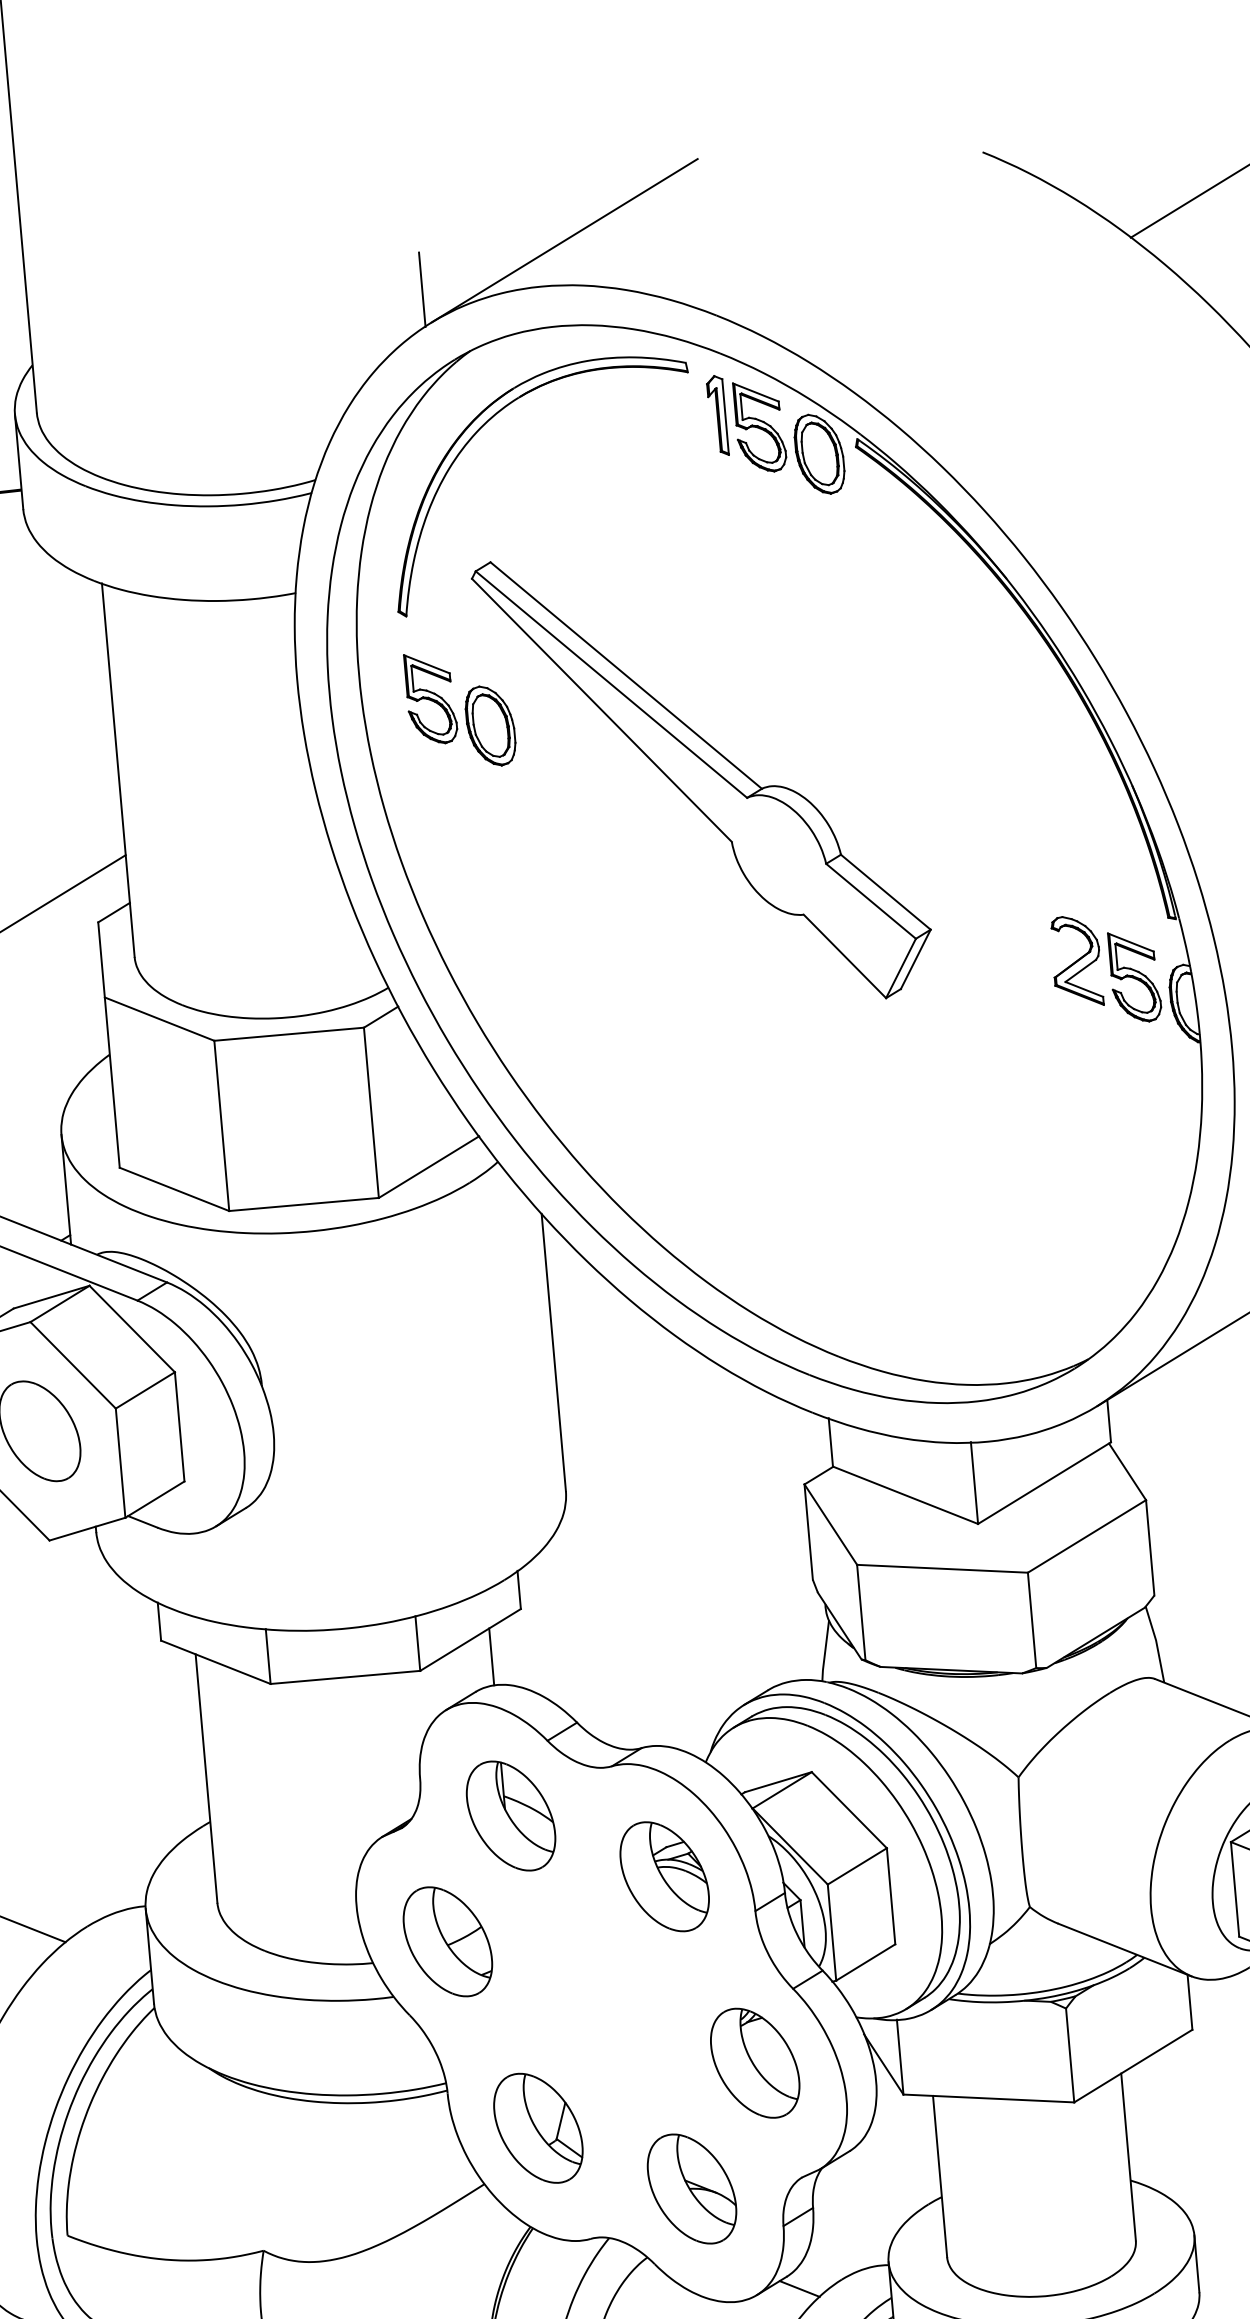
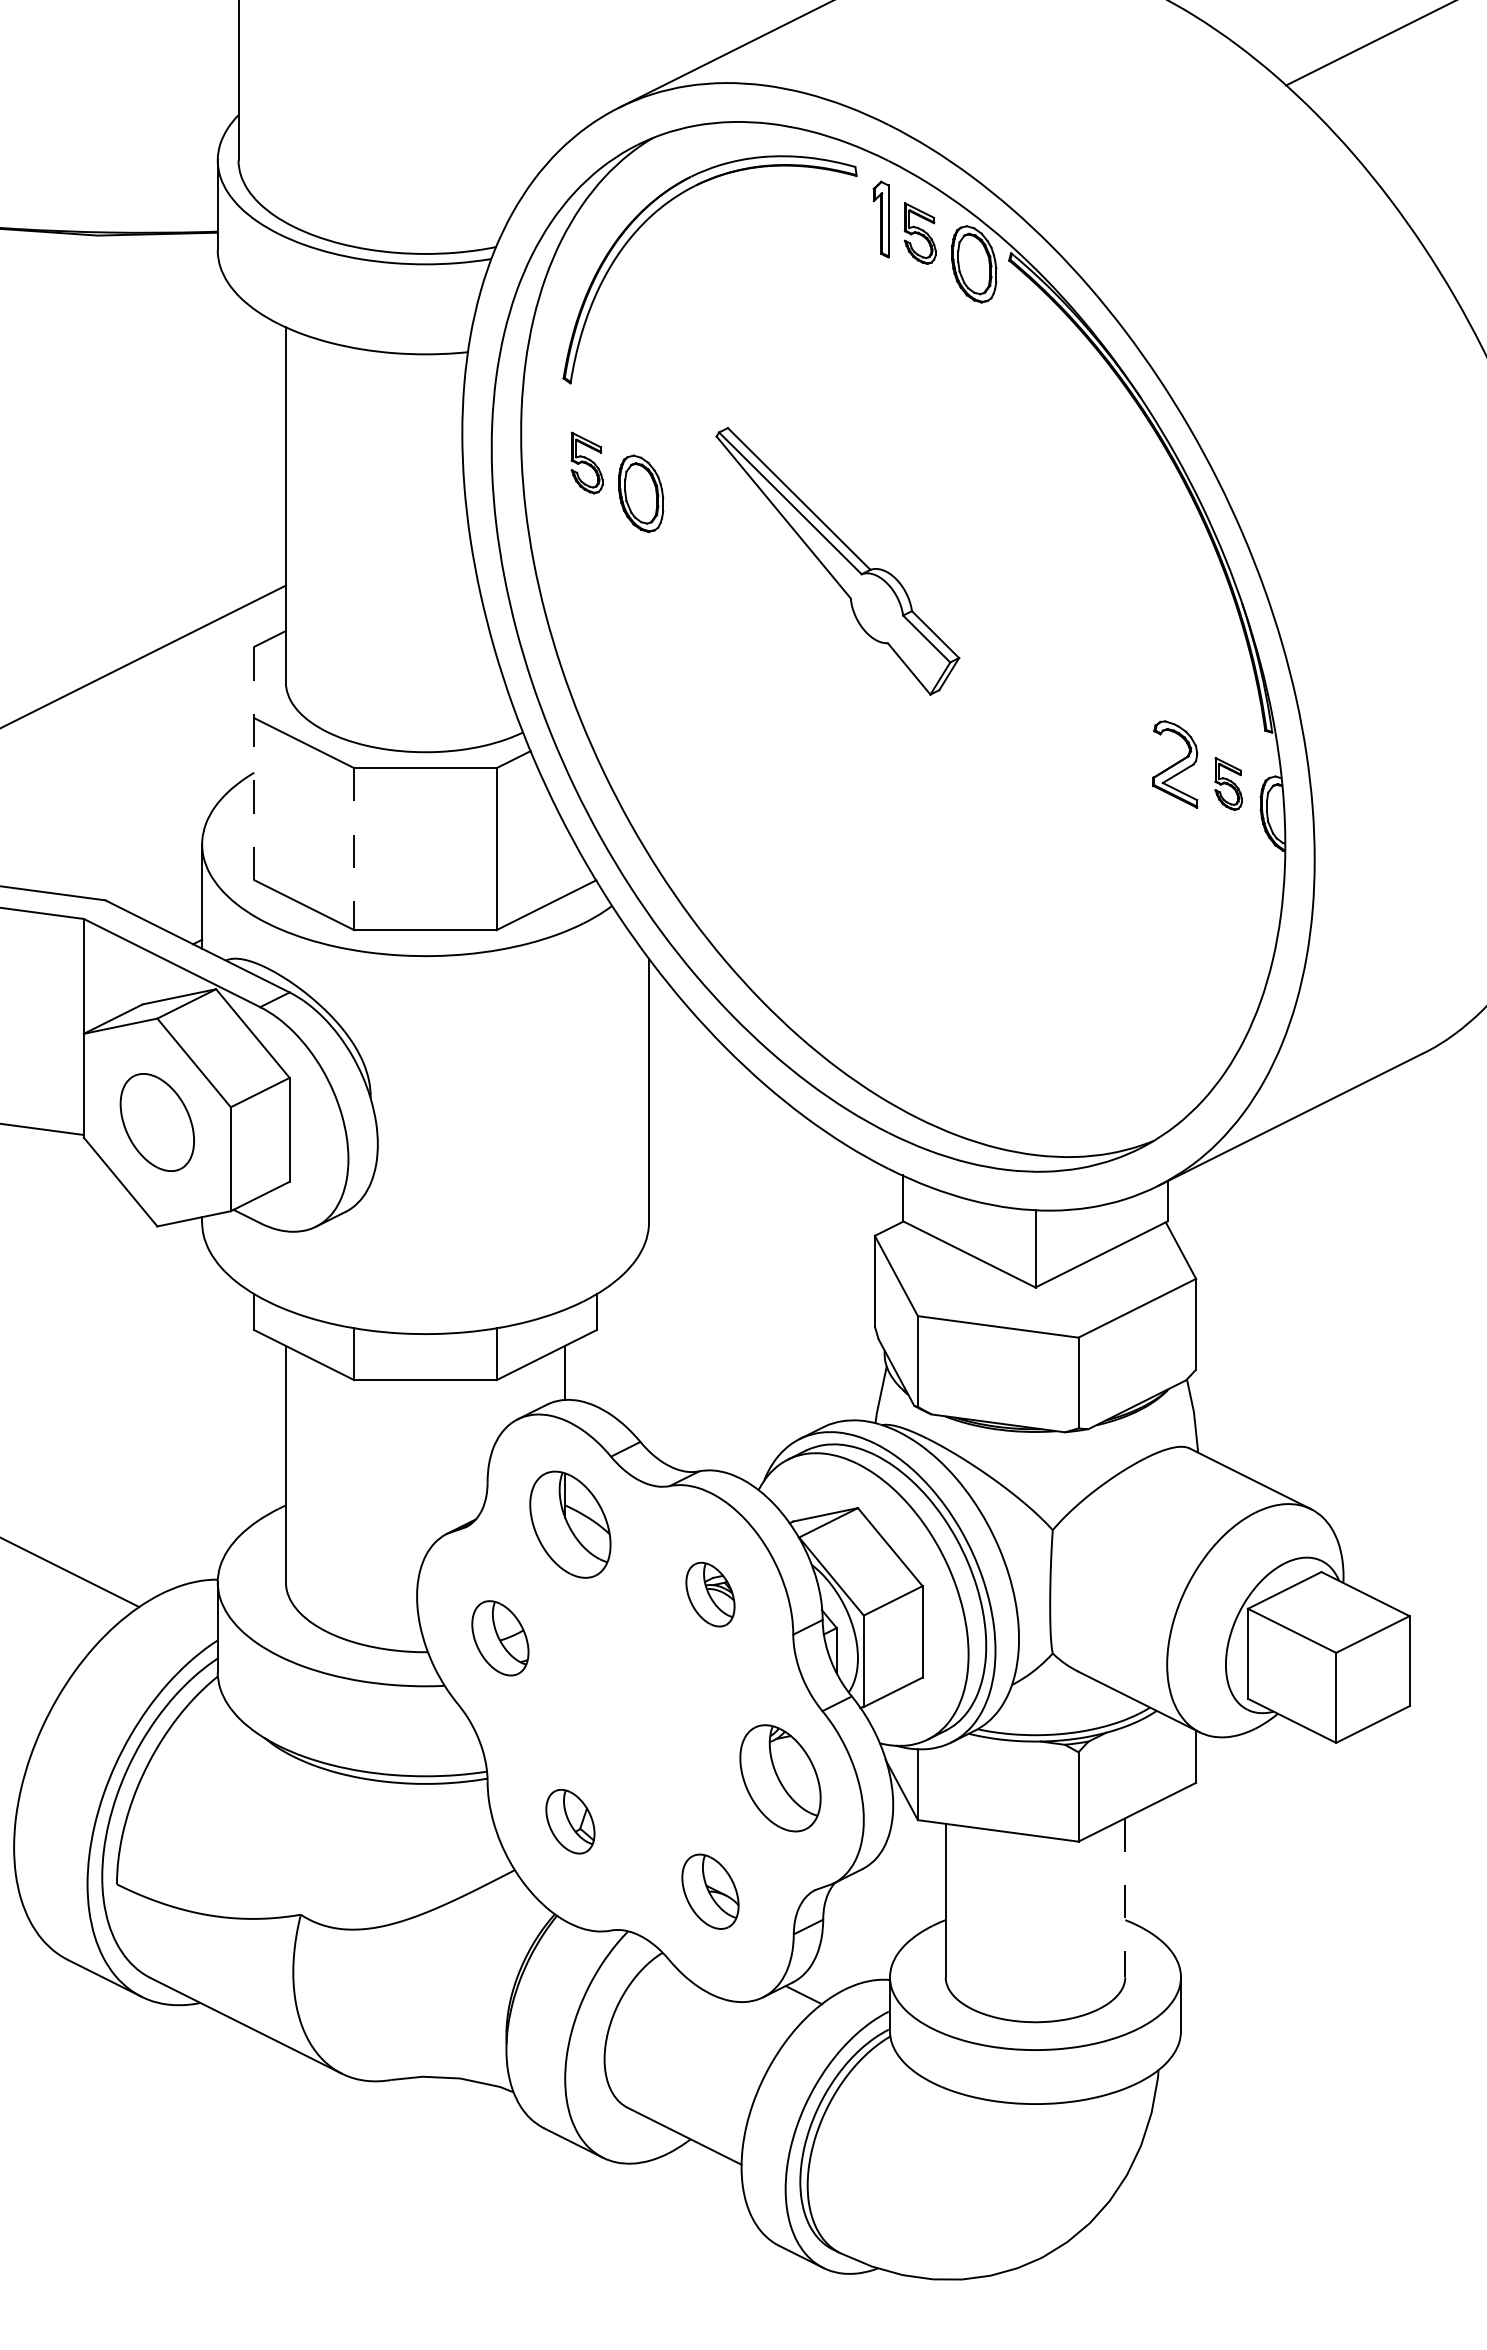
line: (422, 289) -> (612, 75), removed
part: (760, 426) -> (920, 233), size x0.7
part: (431, 698) -> (587, 462), size x0.7
part: (703, 779) -> (837, 561), size x0.6
part: (1134, 976) -> (1228, 783), size x0.6
line: (109, 1045) -> (254, 763), solid -> dashed
line: (222, 1126) -> (354, 849), solid -> dashed
part: (664, 1876) -> (710, 1594), size x0.6
part: (448, 1942) -> (500, 1638), size x0.7
part: (538, 2127) -> (570, 1821), size x0.6
line: (1128, 2156) -> (1125, 1897), solid -> dashed
part: (692, 2188) -> (710, 1891), size x0.7

